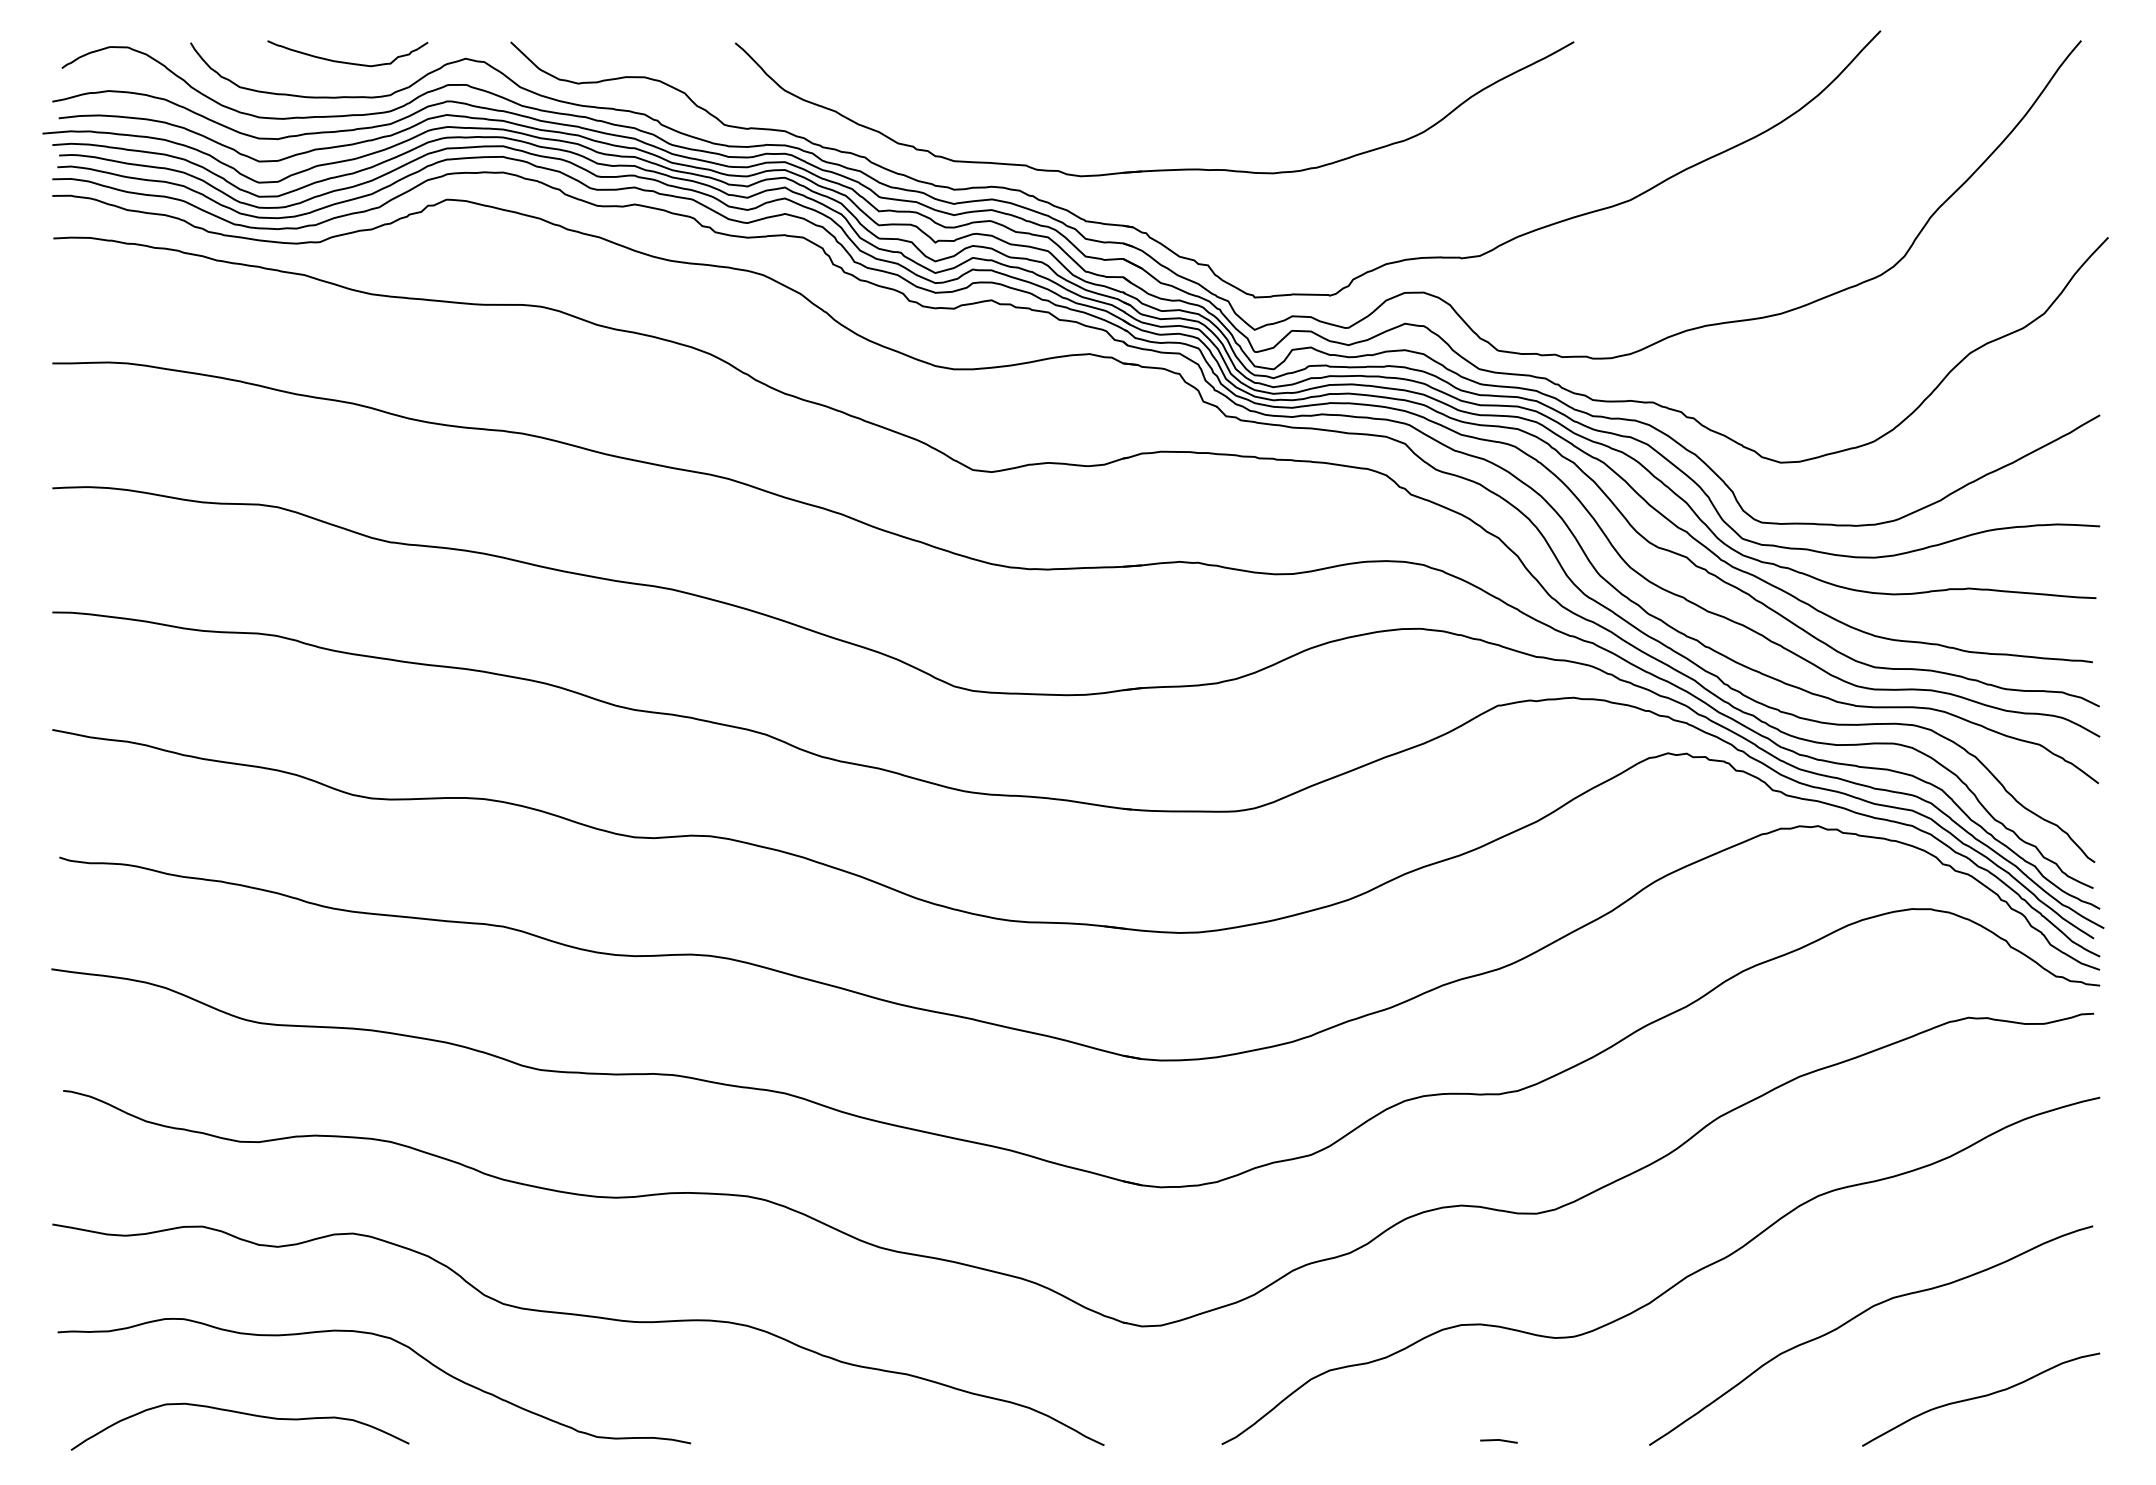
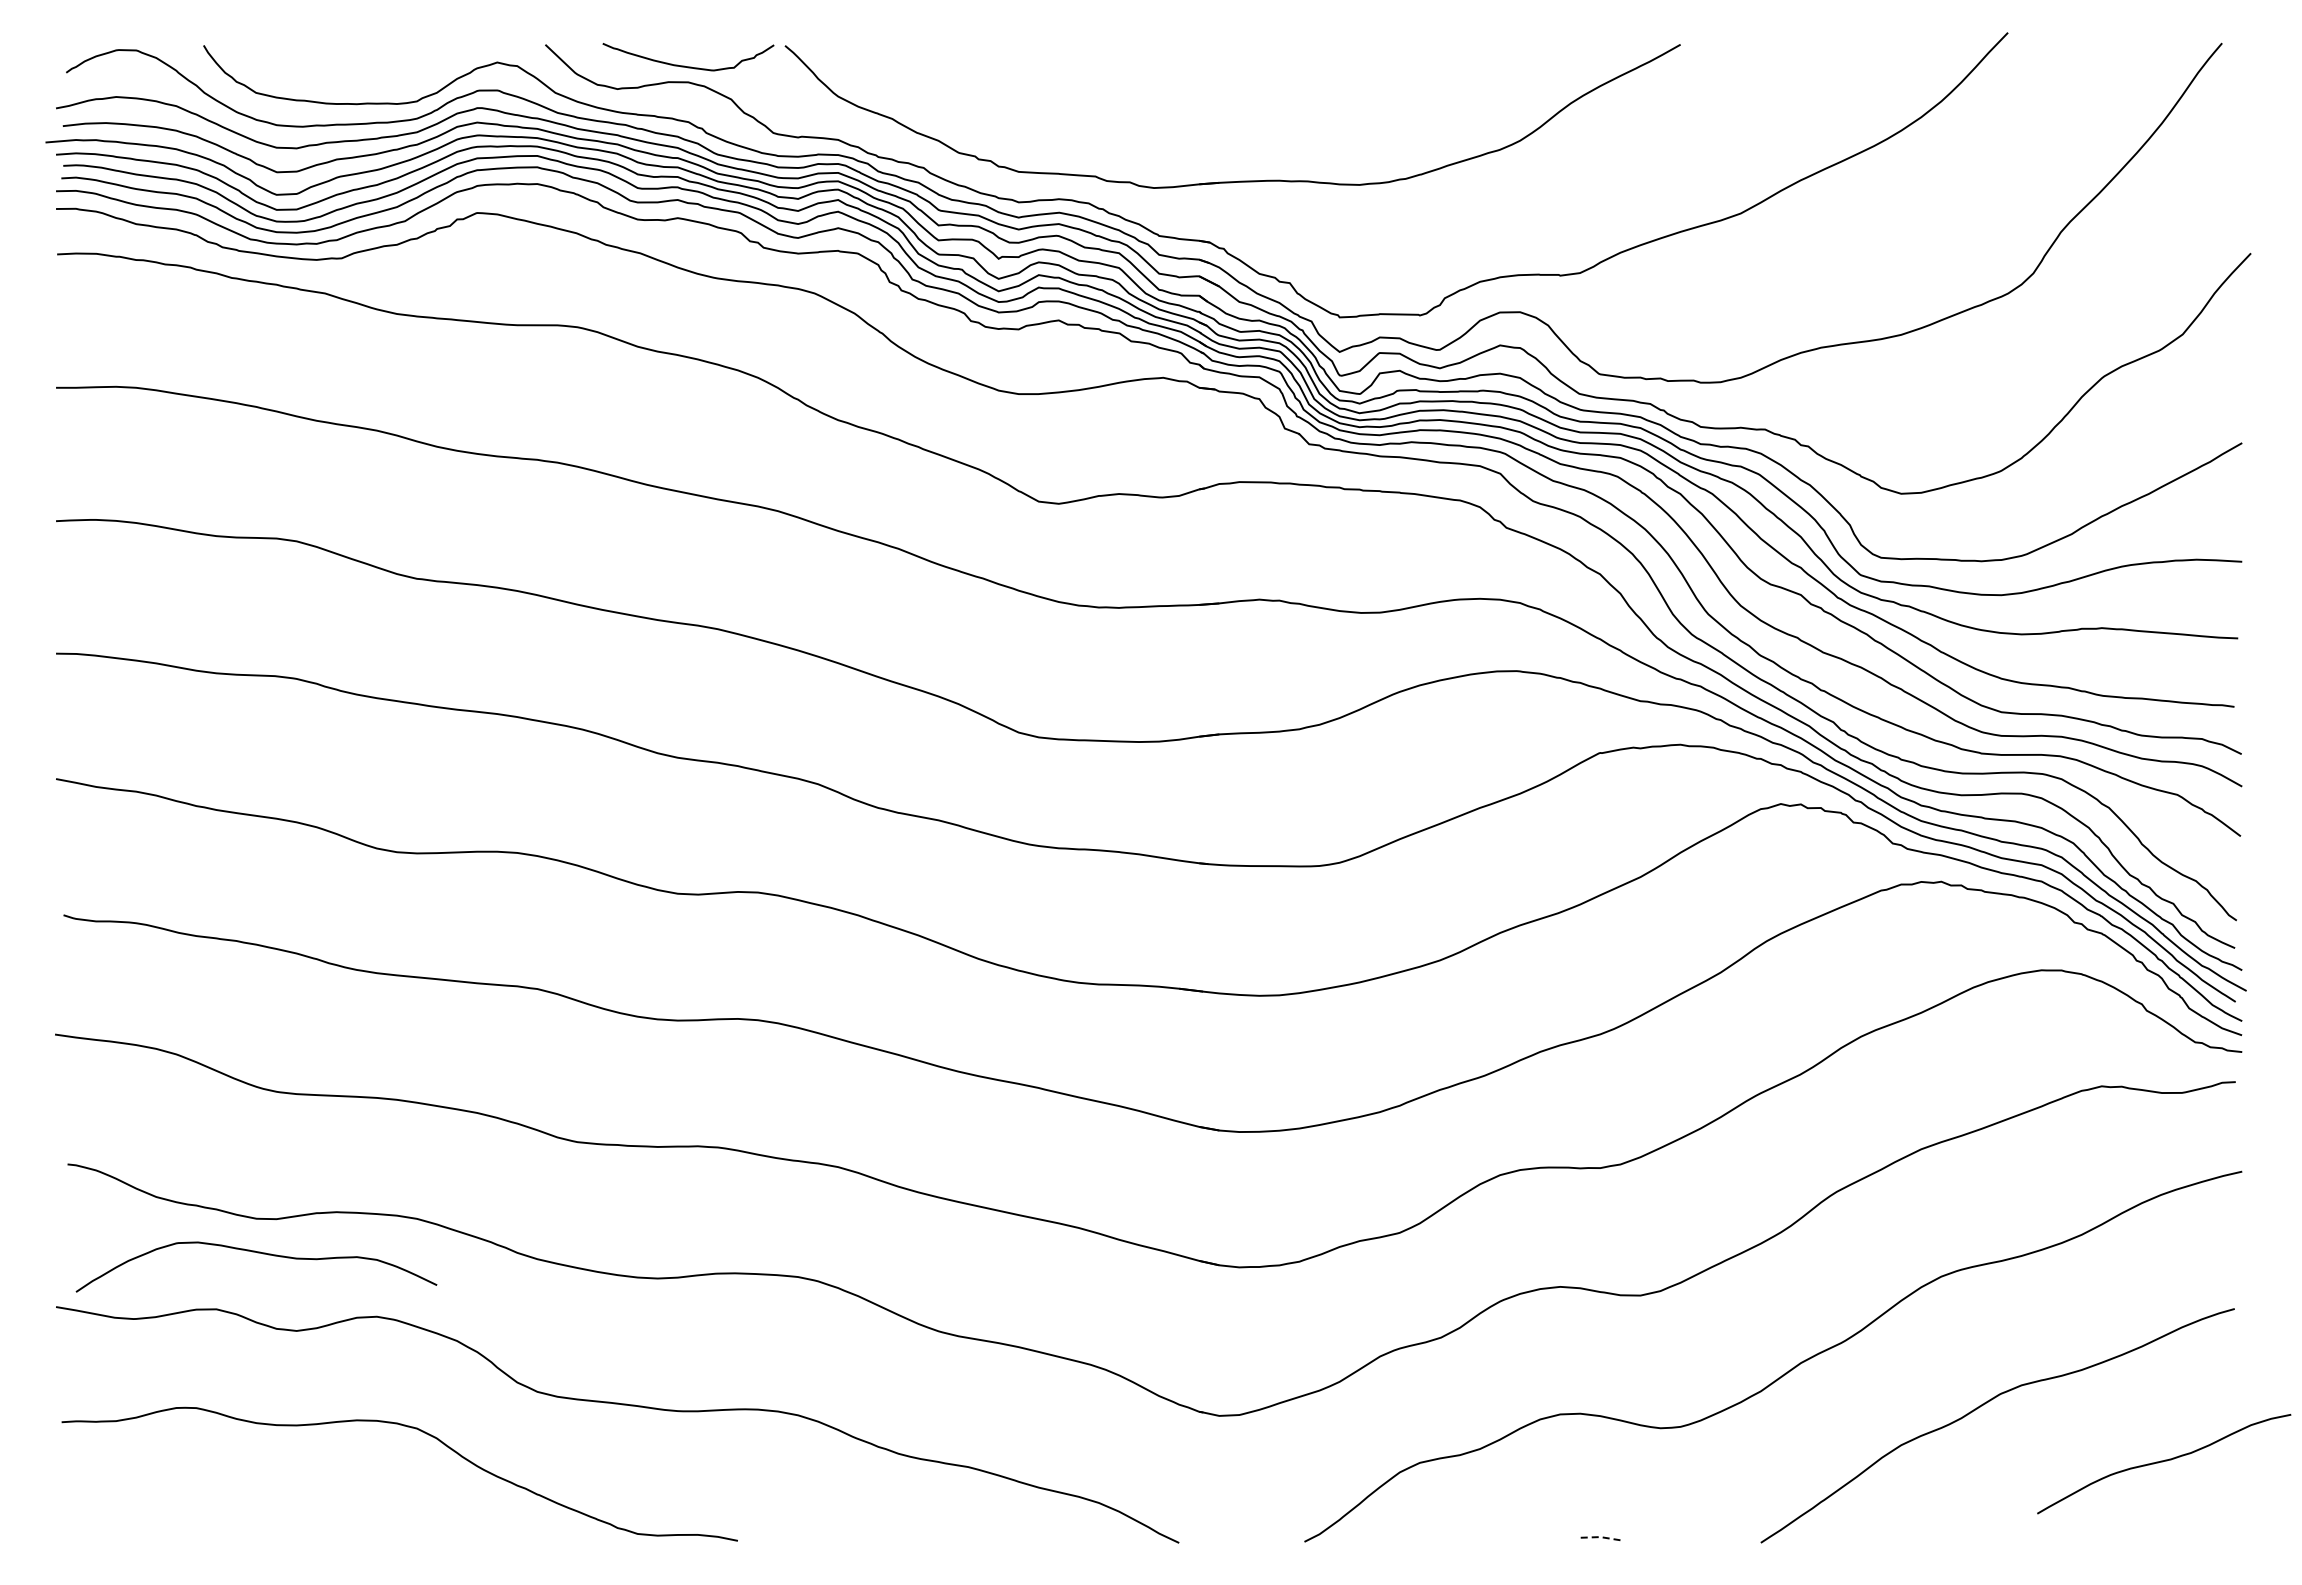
curve: (344, 61) -> (684, 65), moved
curve: (1979, 1398) -> (2162, 1462), moved
curve: (241, 1414) -> (257, 1253), moved
line: (1499, 1440) -> (1600, 1537), solid -> dashed

